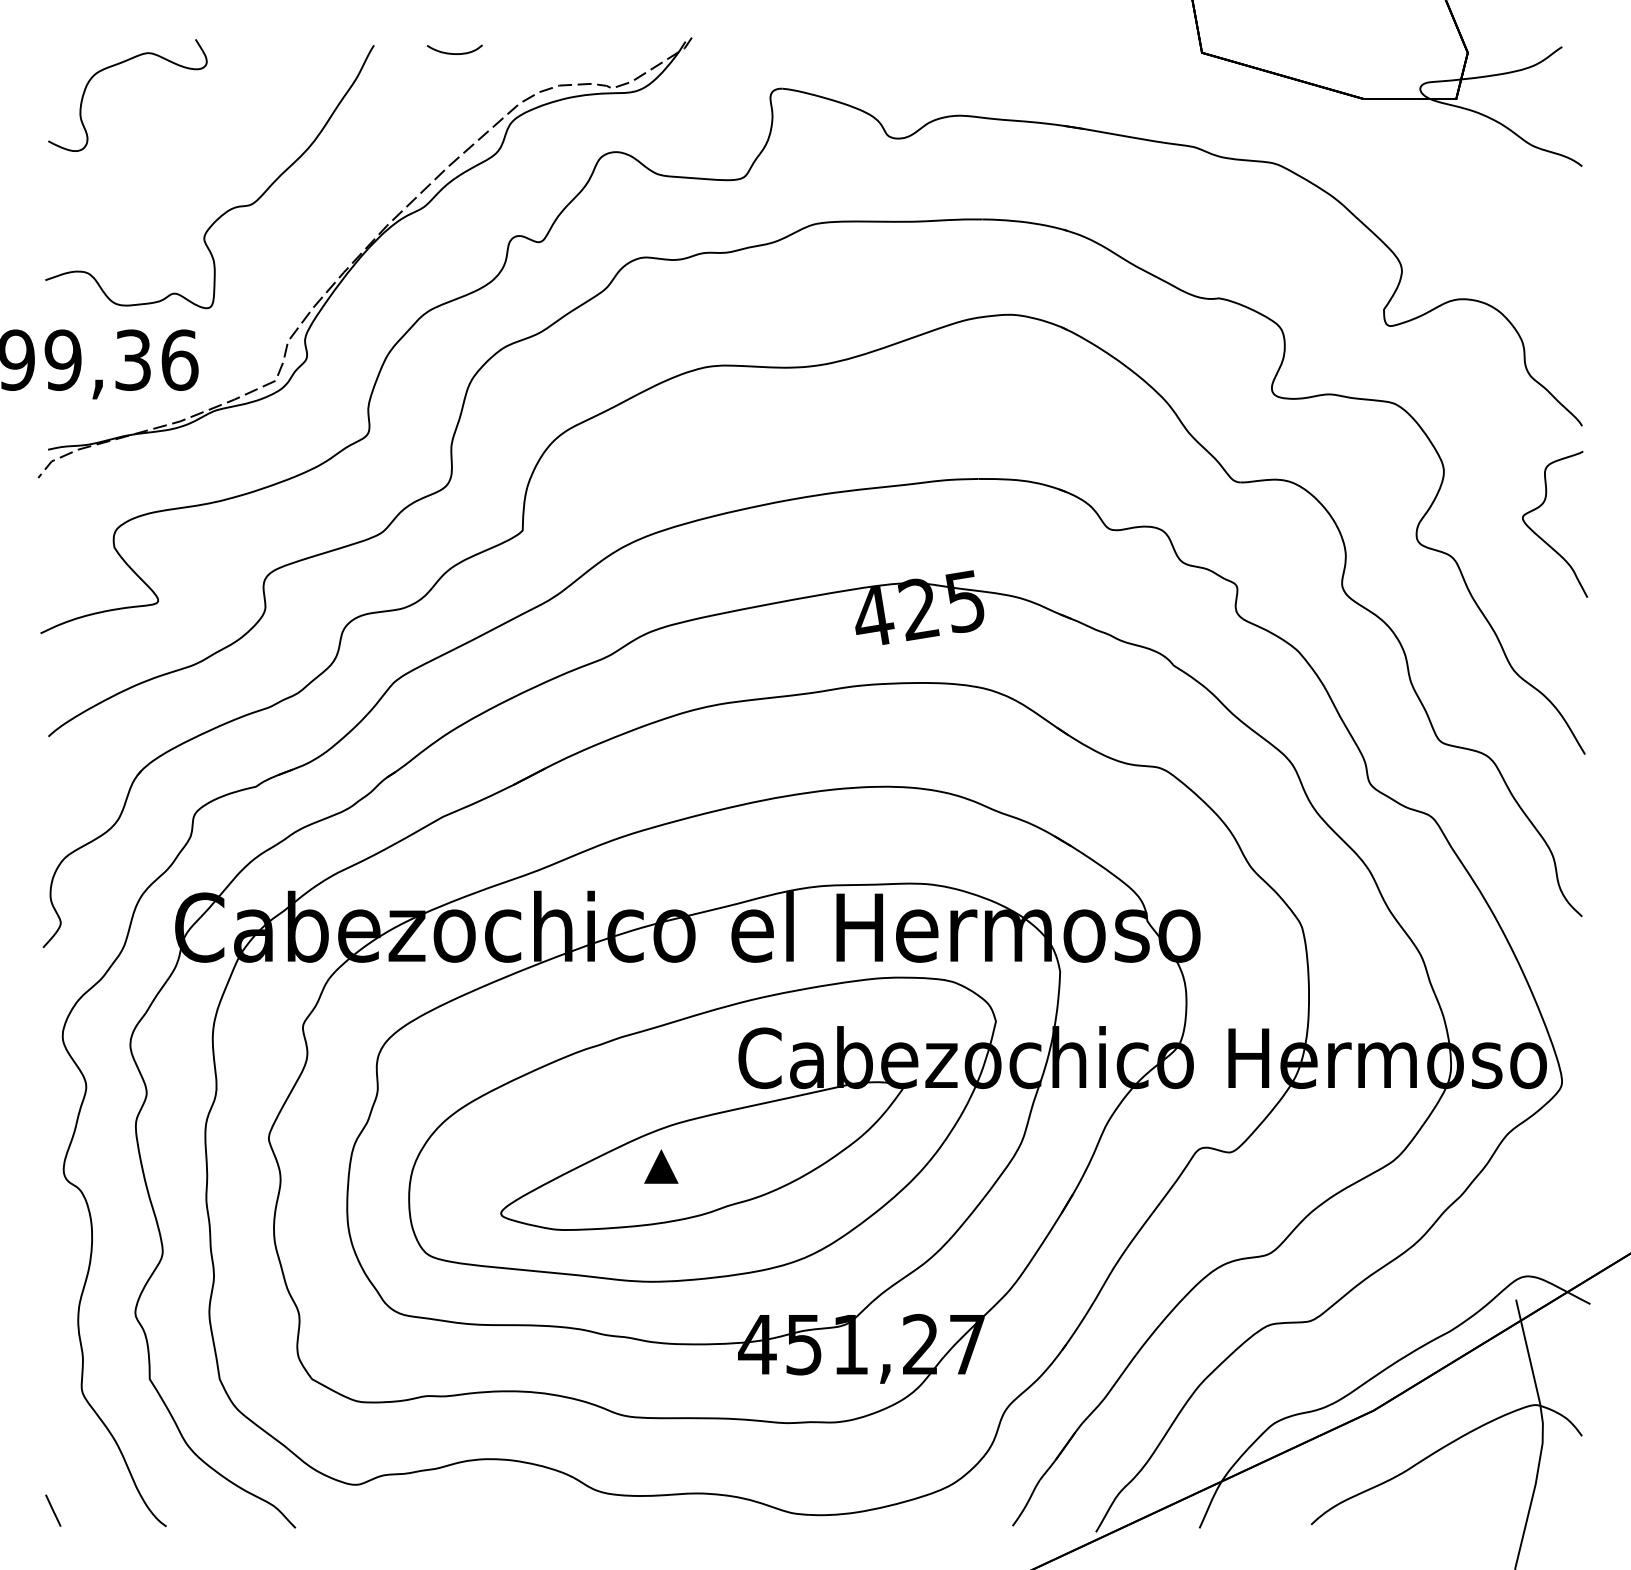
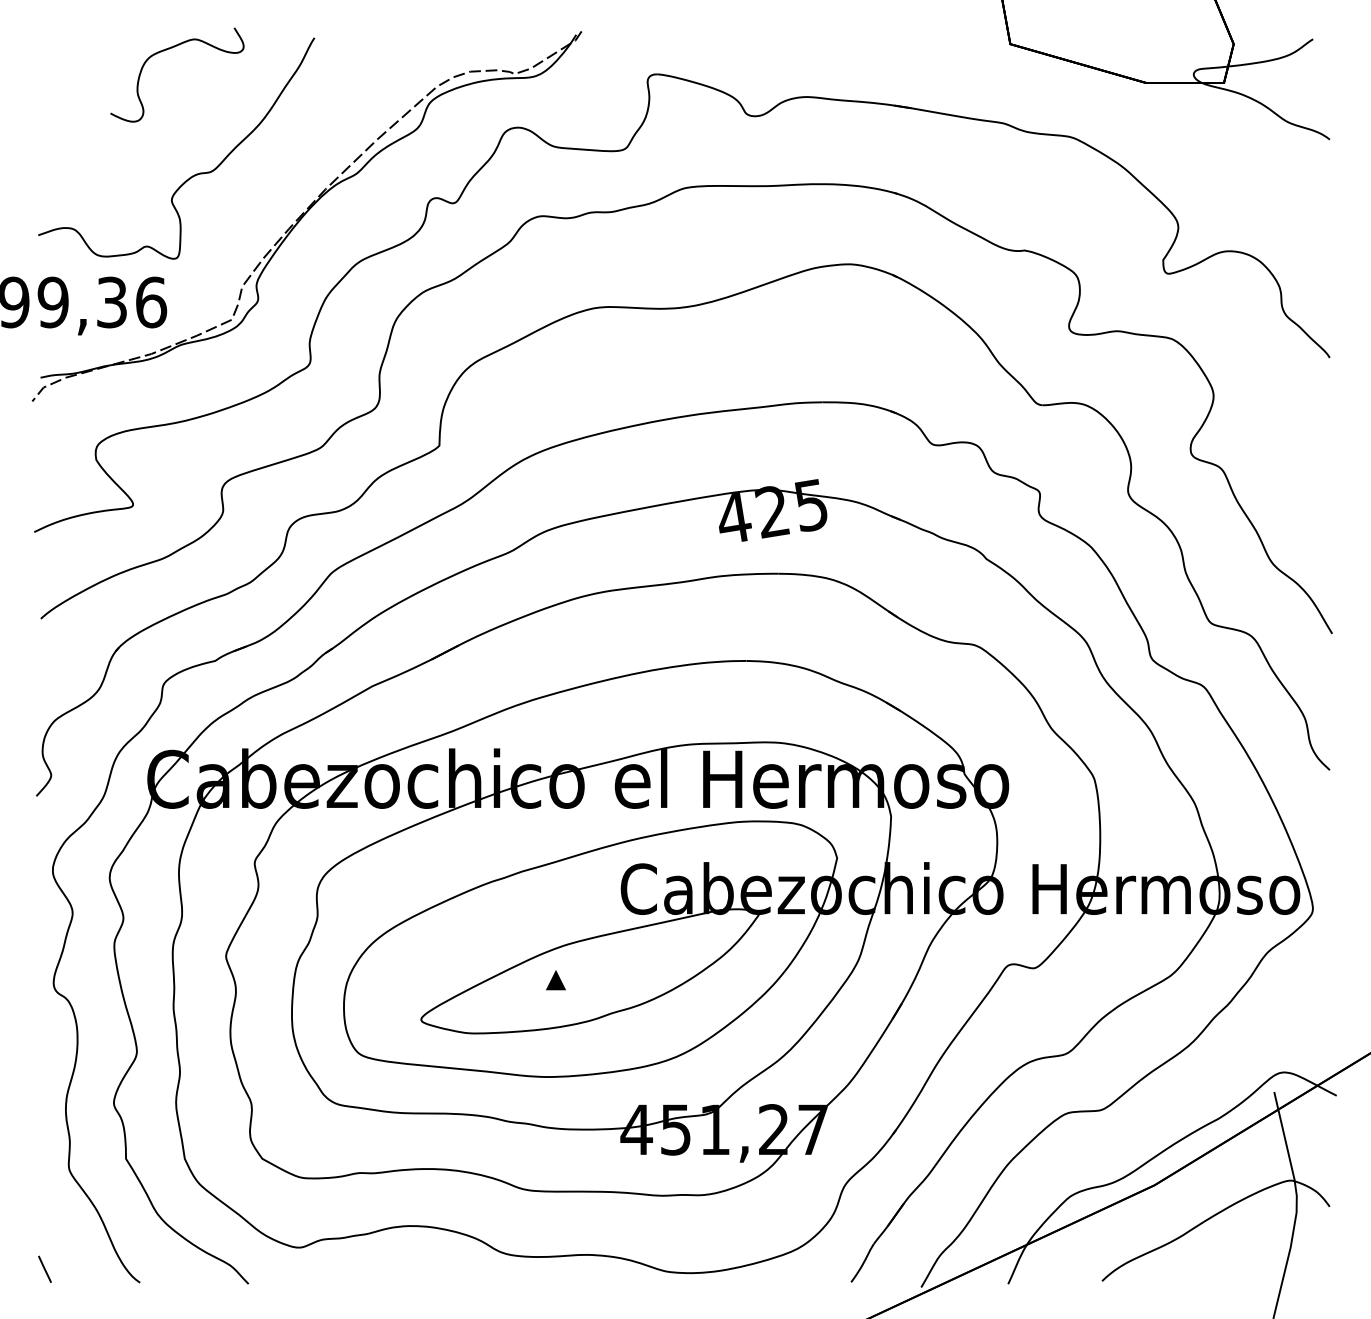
curve: (454, 53) -> (382, 44), removed
curve: (117, 65) -> (168, 49), moved
curve: (1540, 536) -> (1294, 450), removed
part: (661, 1166) -> (556, 980), size x0.7

